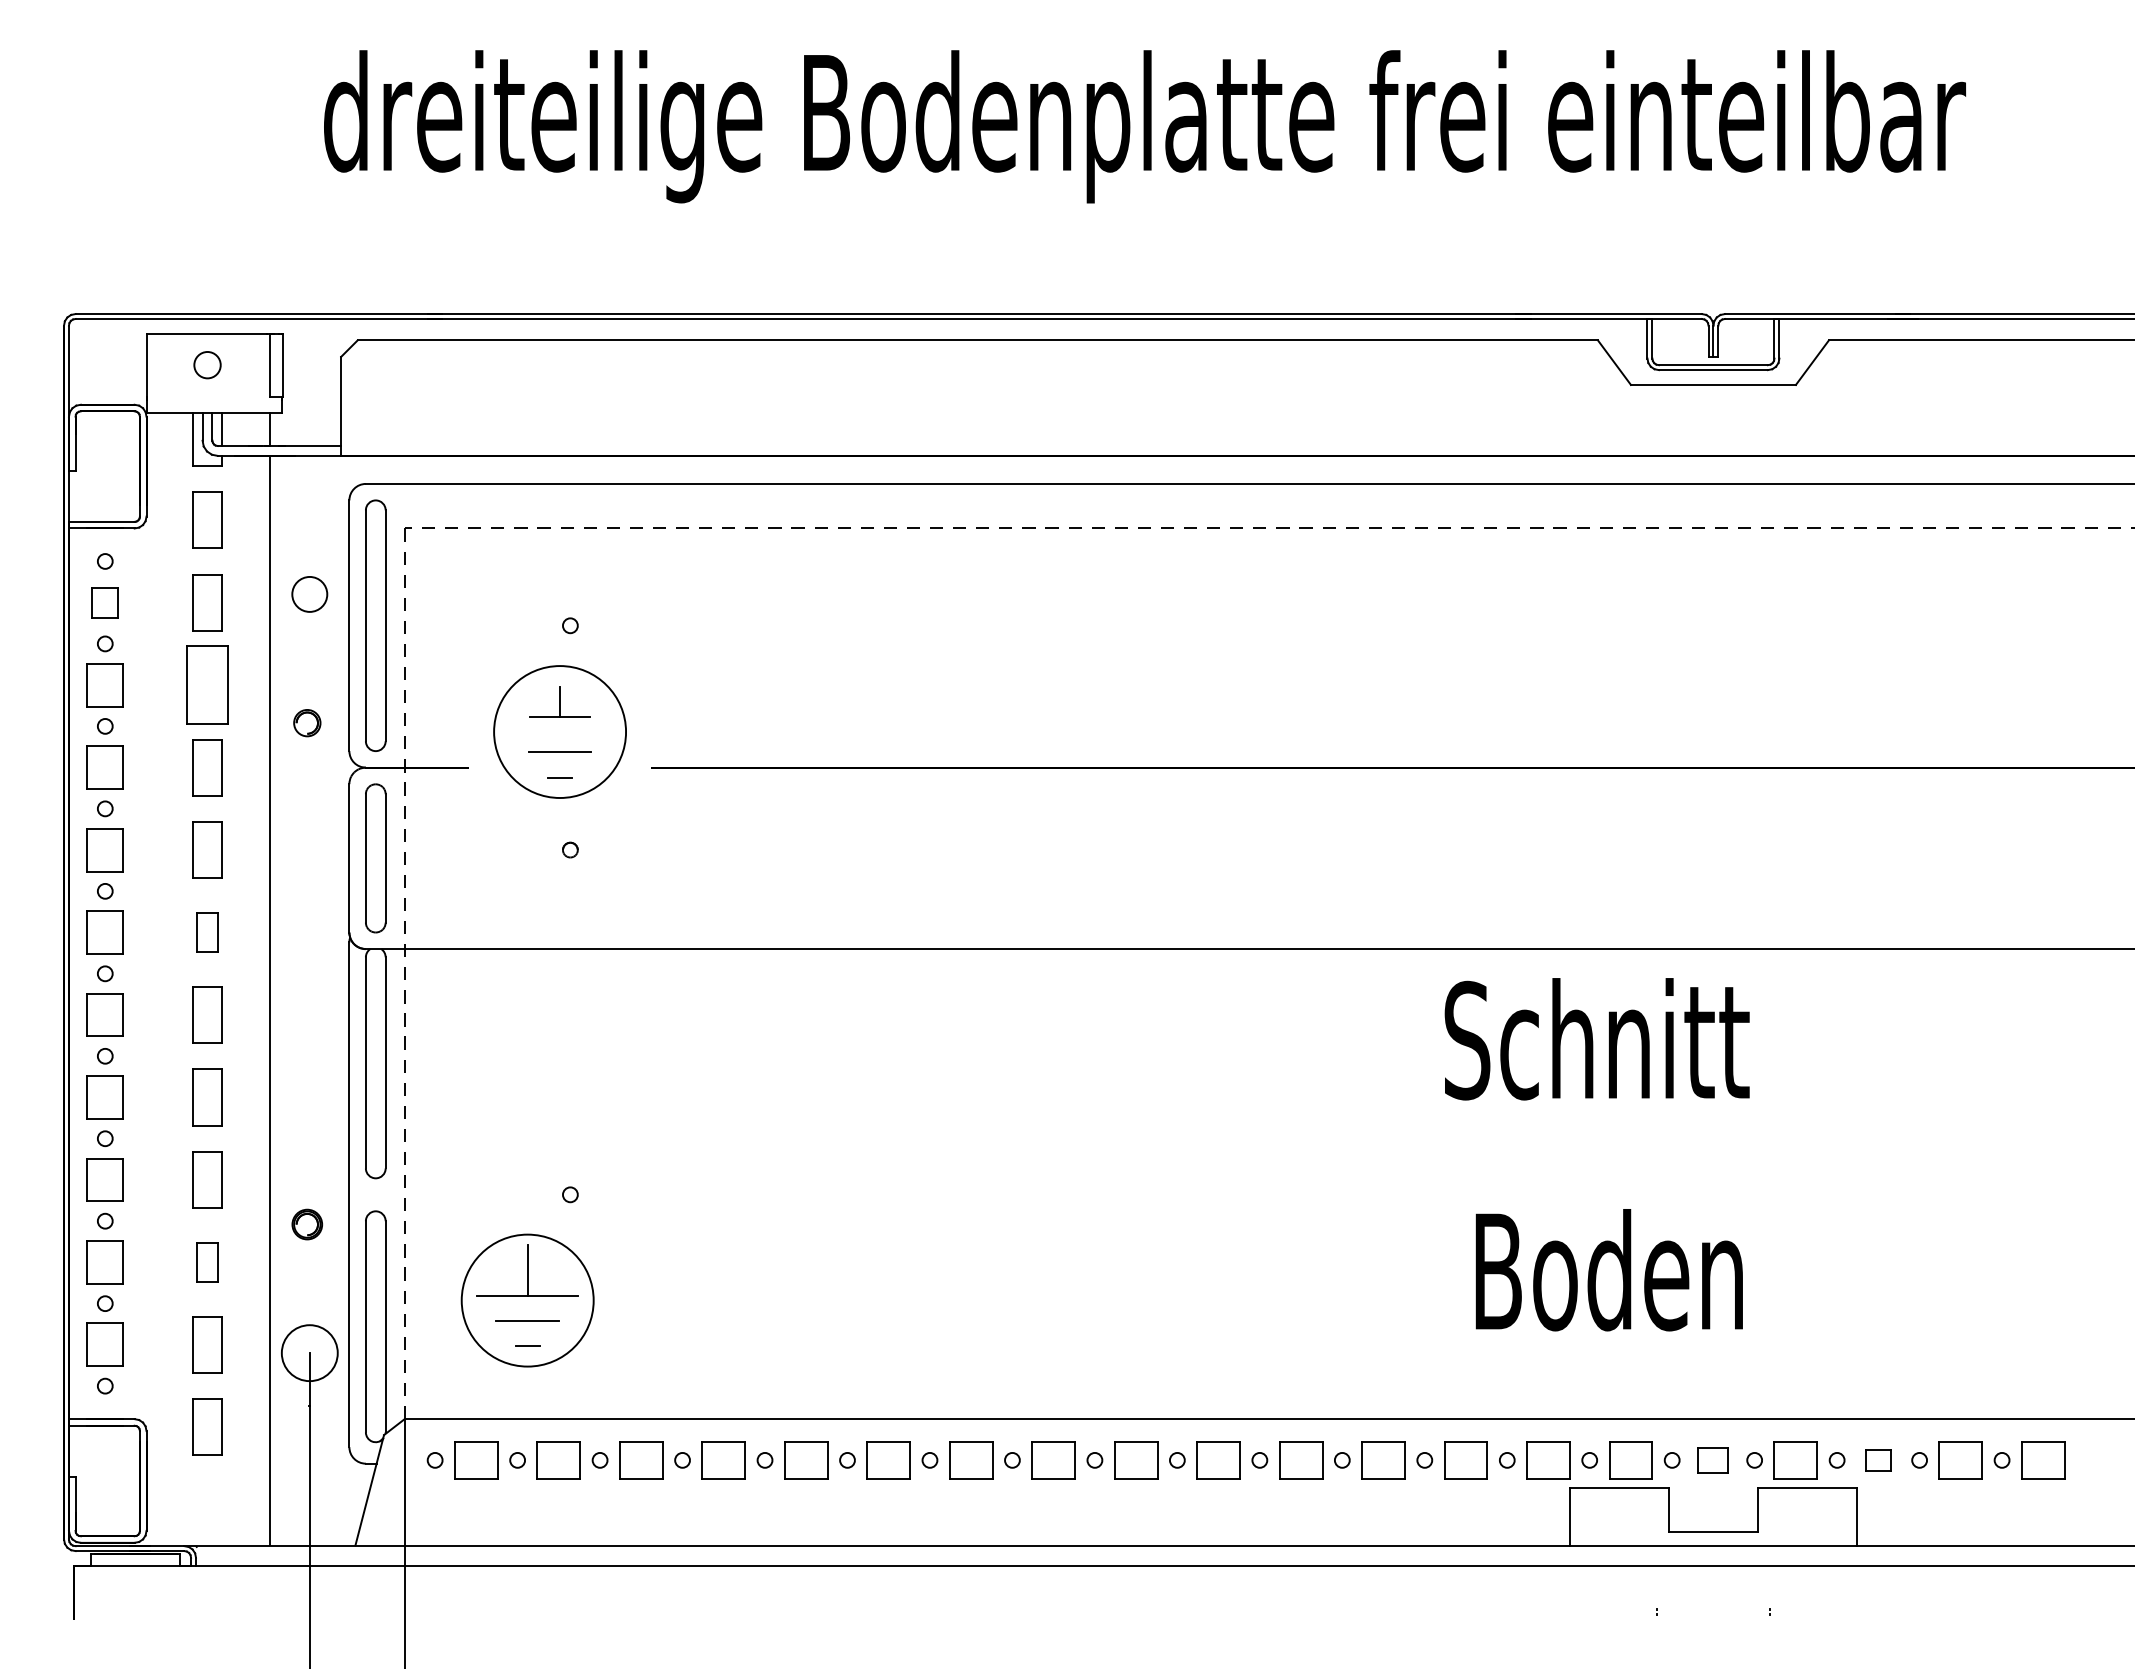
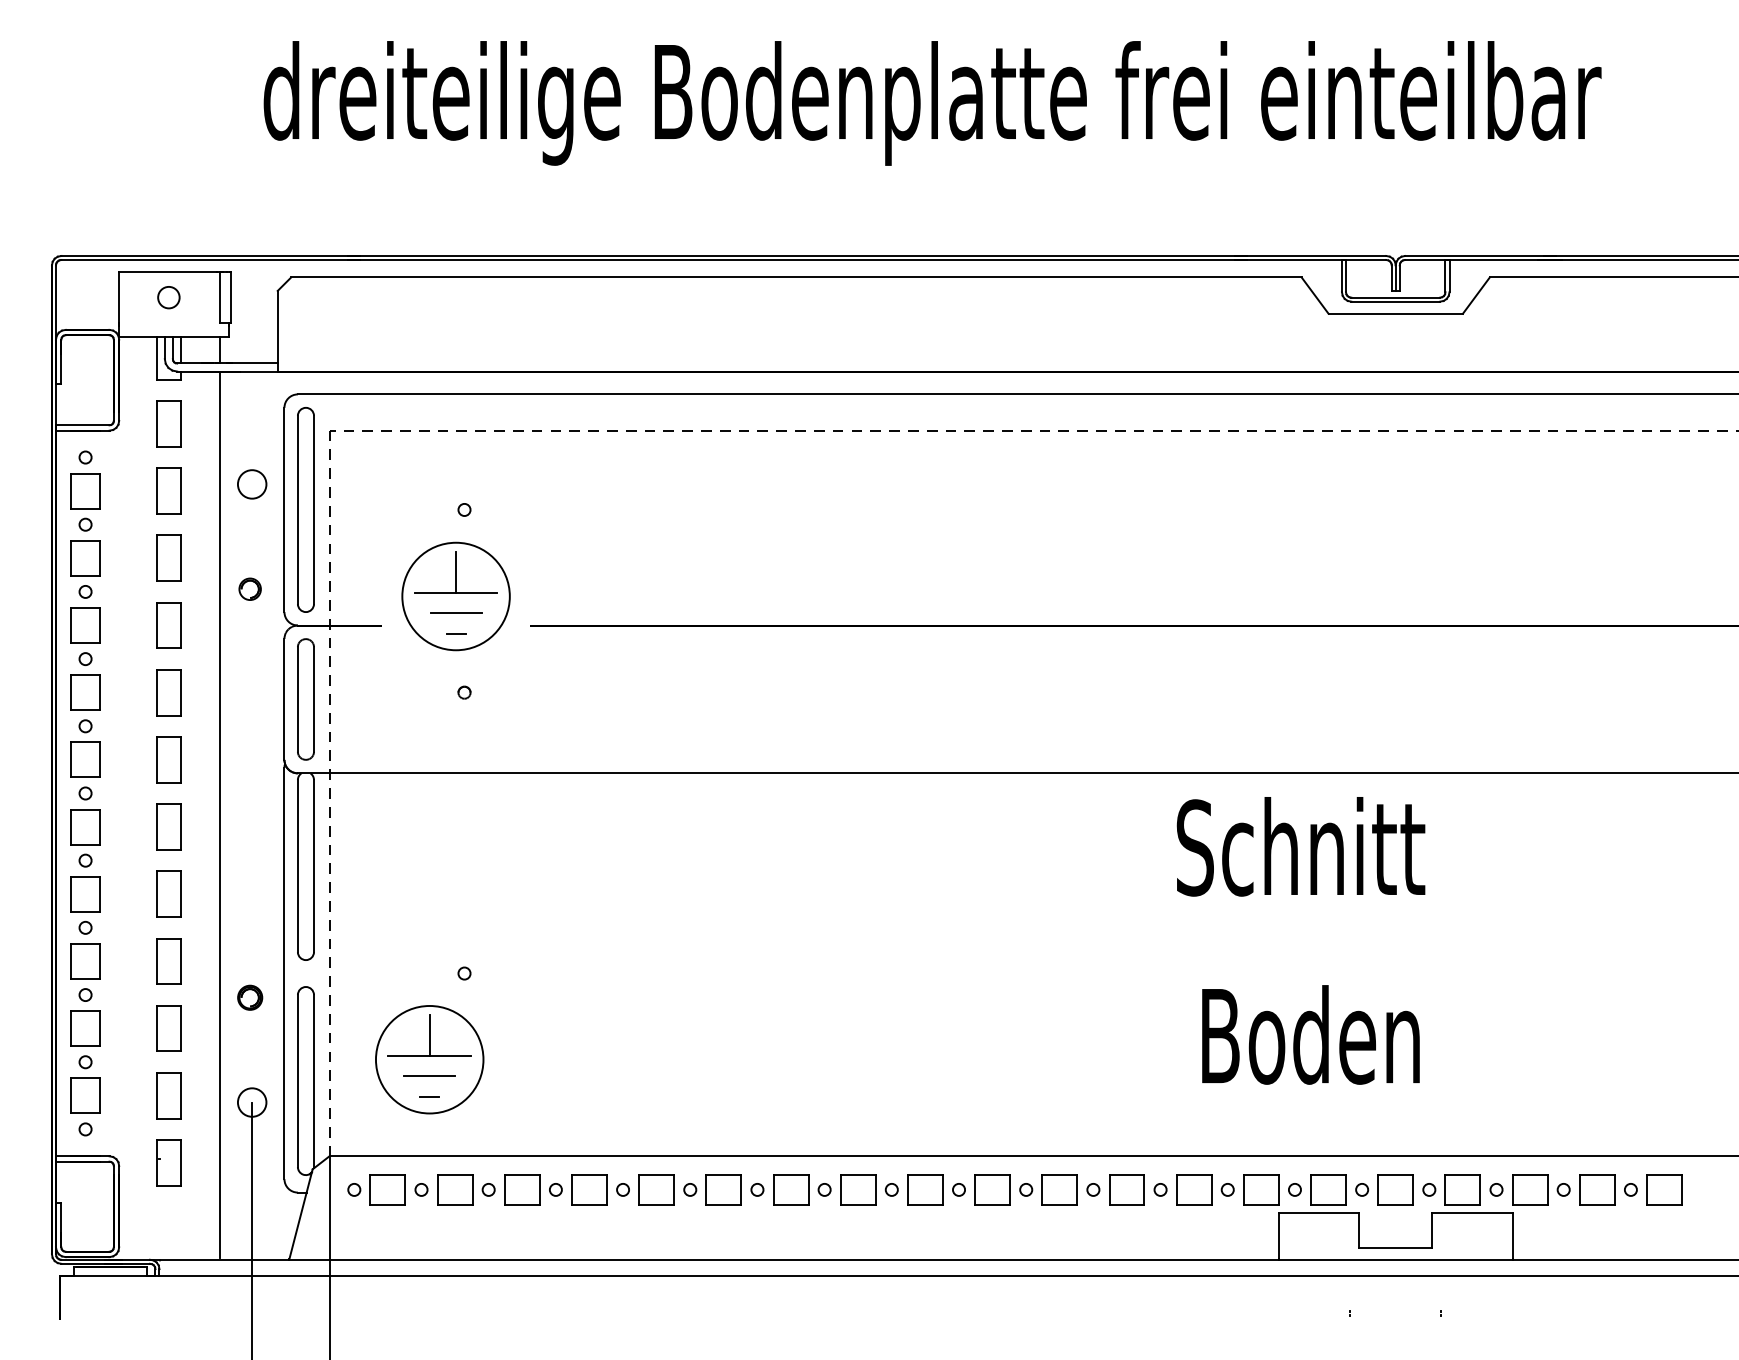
part: (104, 602) -> (84, 490), size x1.43
part: (207, 684) -> (168, 557), size x0.71
part: (559, 701) -> (455, 571), size x1.67
part: (207, 932) -> (168, 759), size x1.43
part: (207, 1261) -> (168, 1027), size x1.43
circle: (309, 1352) -> (251, 1102), size x0.62
part: (1713, 1460) -> (1395, 1190), size x1.43
part: (1878, 1460) -> (1530, 1190), size x1.67

